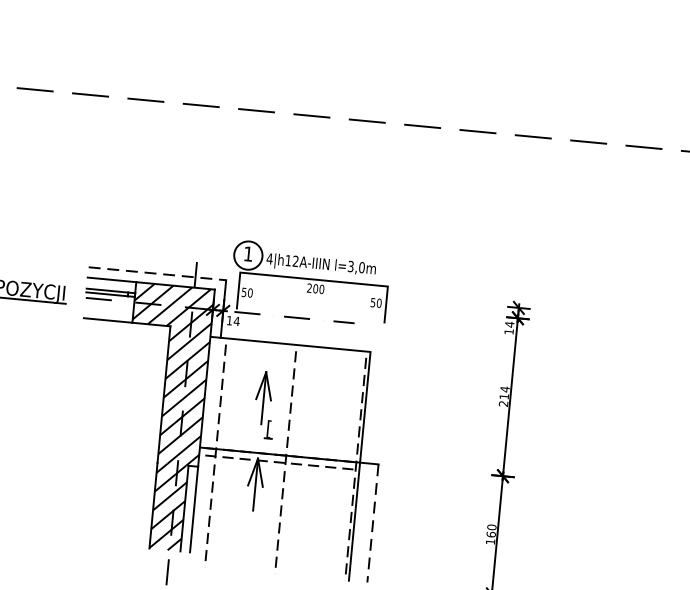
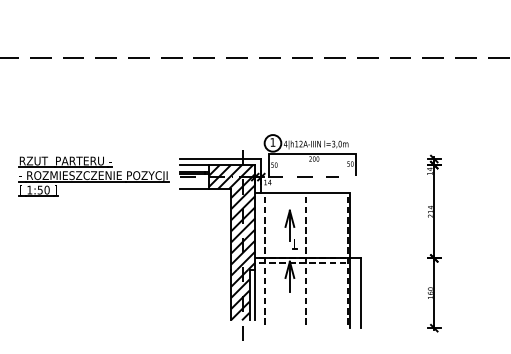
line: (156, 274) -> (220, 159), dashed -> solid
line: (372, 523) -> (360, 293), dashed -> solid

